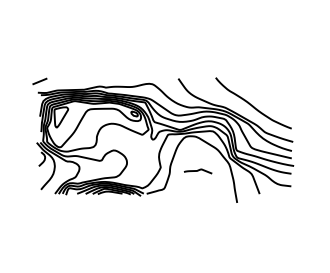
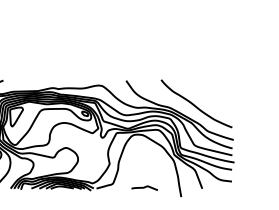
curve: (198, 171) -> (145, 188), moved

